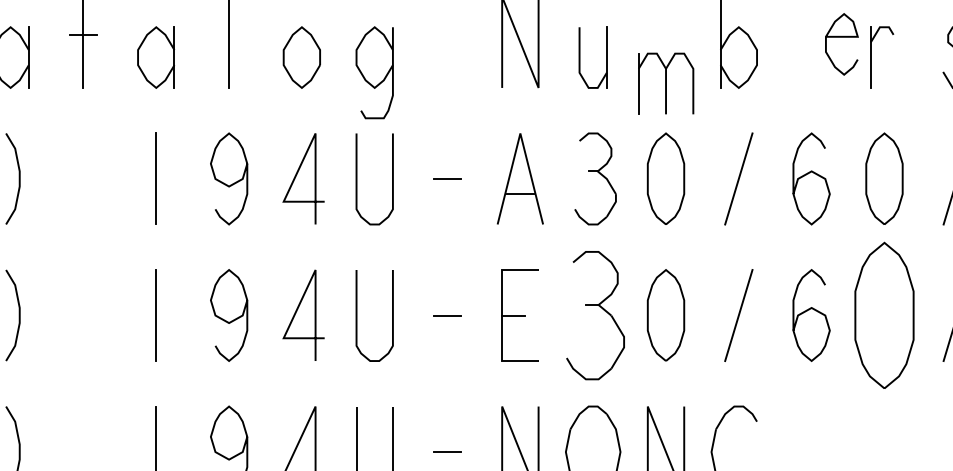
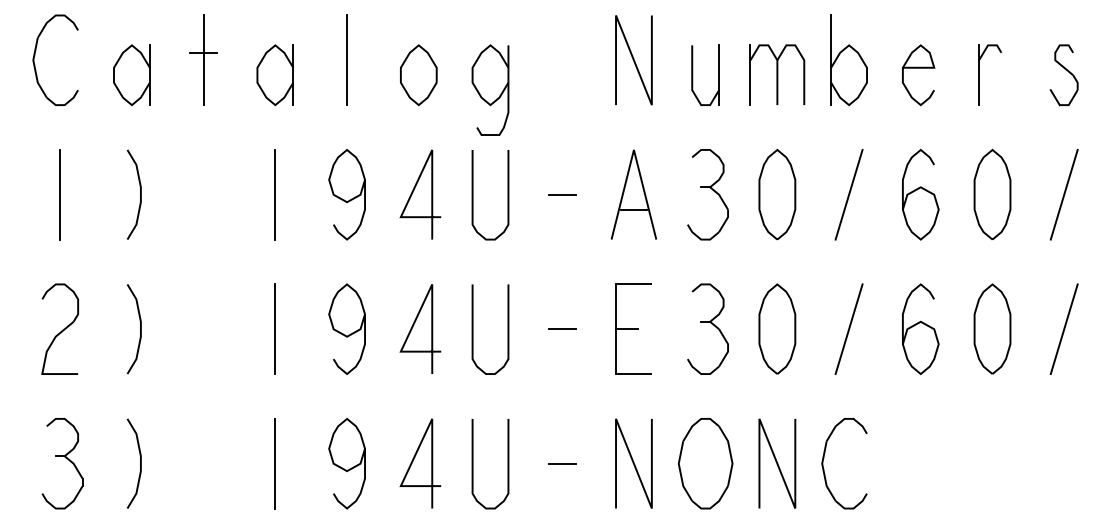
curve: (841, 37) -> (918, 68), moved
part: (666, 83) -> (777, 74), moved
part: (595, 314) -> (707, 328), size x0.71
part: (884, 314) -> (992, 328), size x0.62

